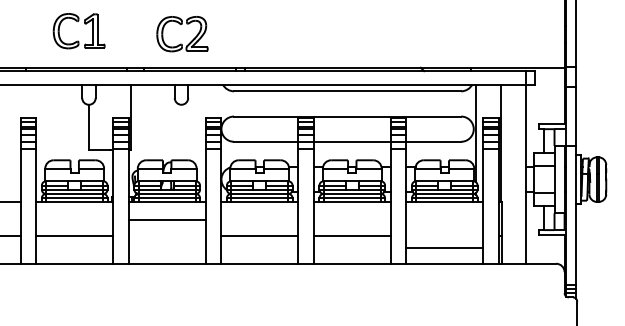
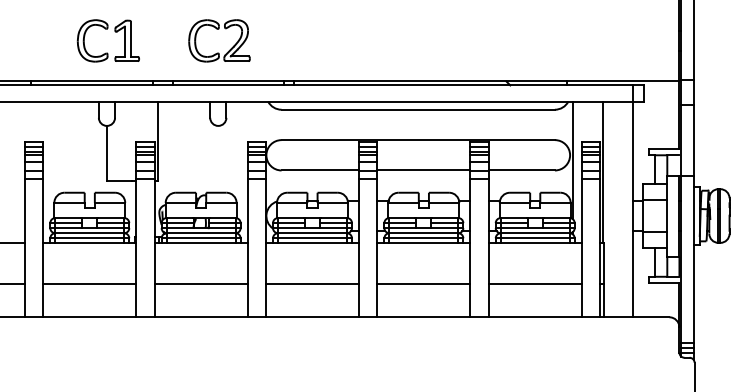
part: (78, 40) -> (107, 52), moved
line: (166, 220) -> (200, 284), moved
line: (444, 248) -> (534, 284), moved

